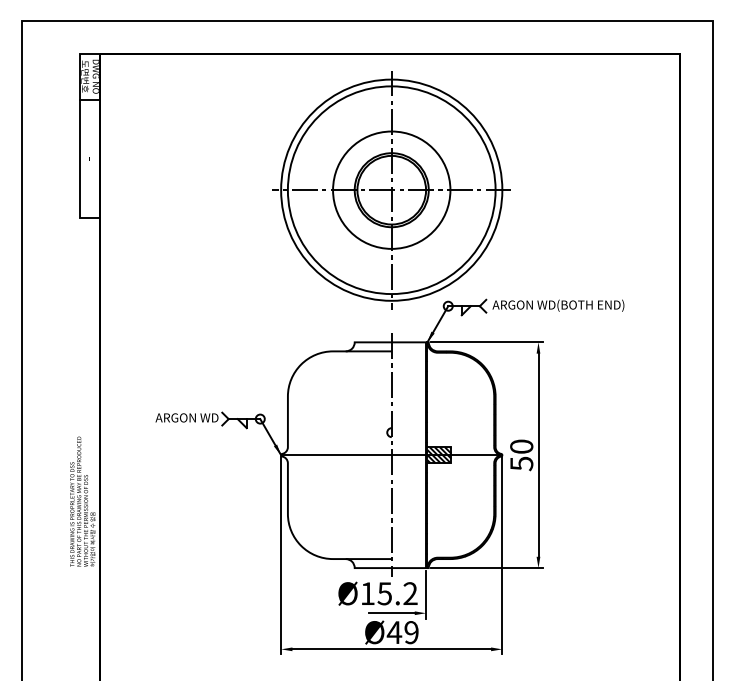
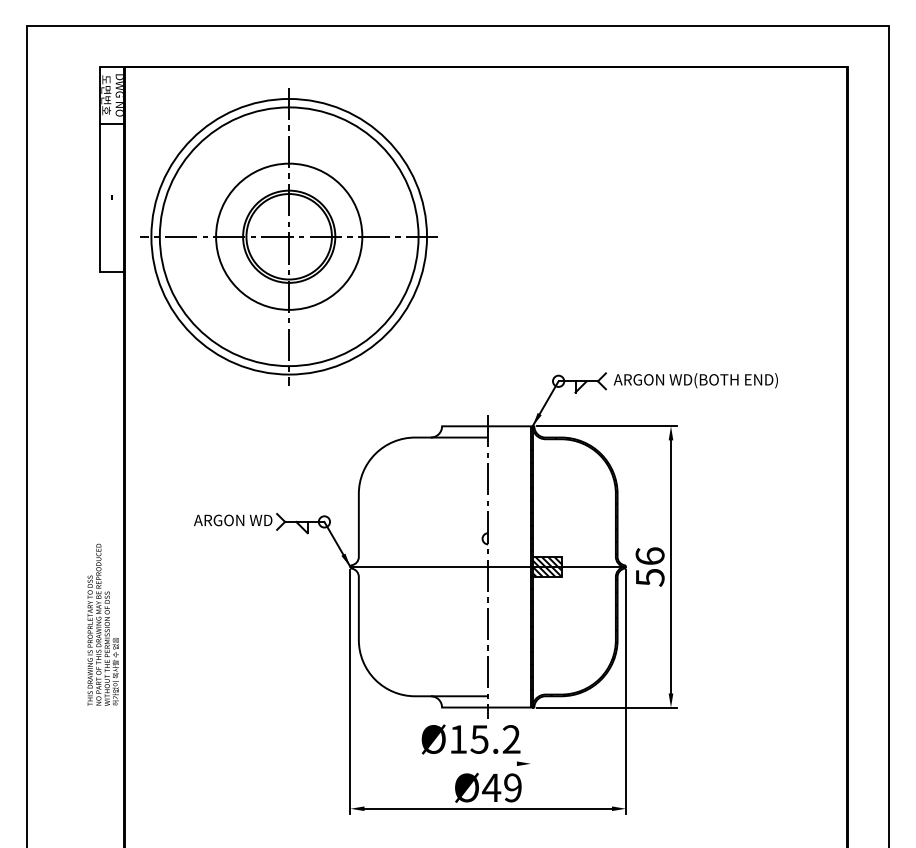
part: (391, 189) -> (288, 236), moved
text: (521, 446) -> (649, 555), 50 -> 56
line: (425, 594) -> (530, 740), removed
line: (391, 613) -> (487, 763), removed

